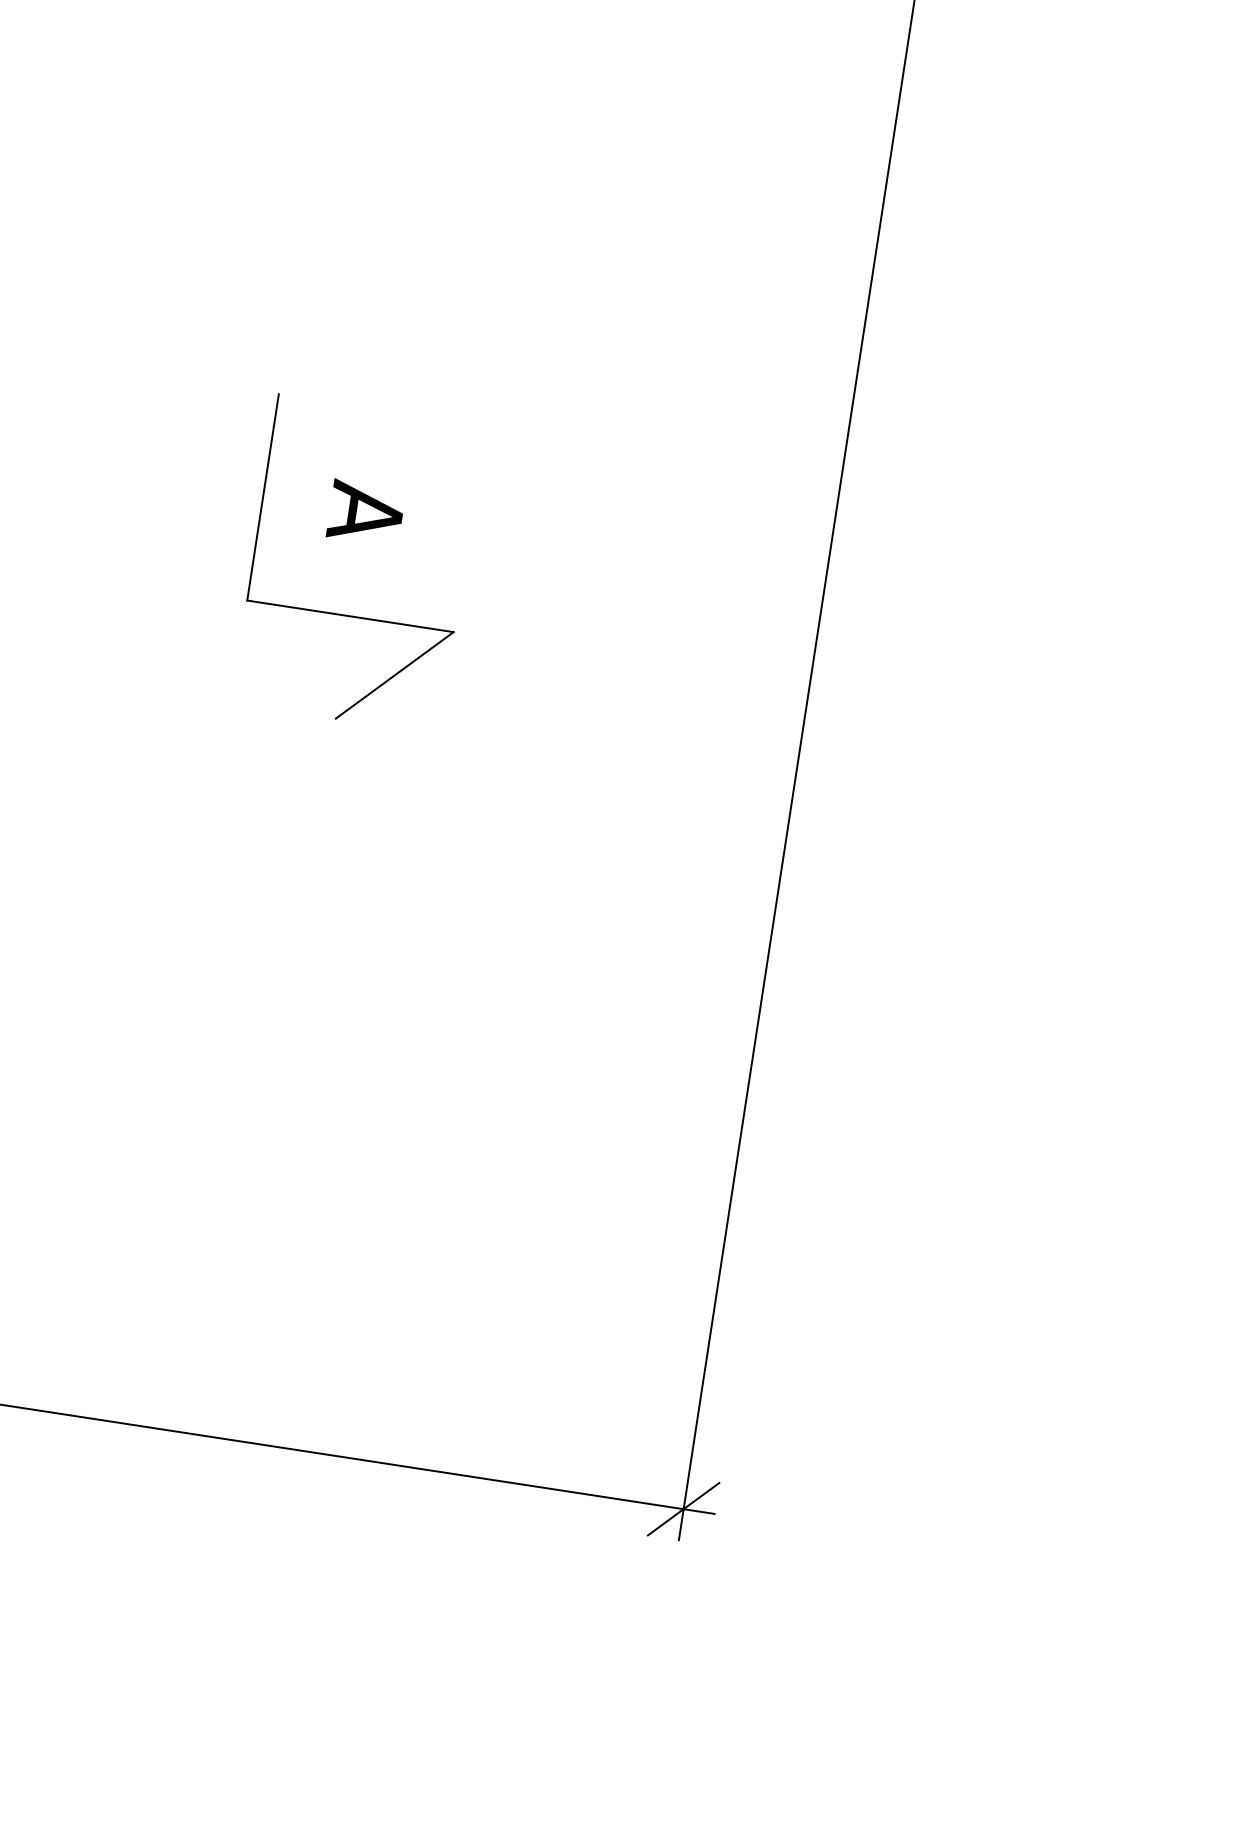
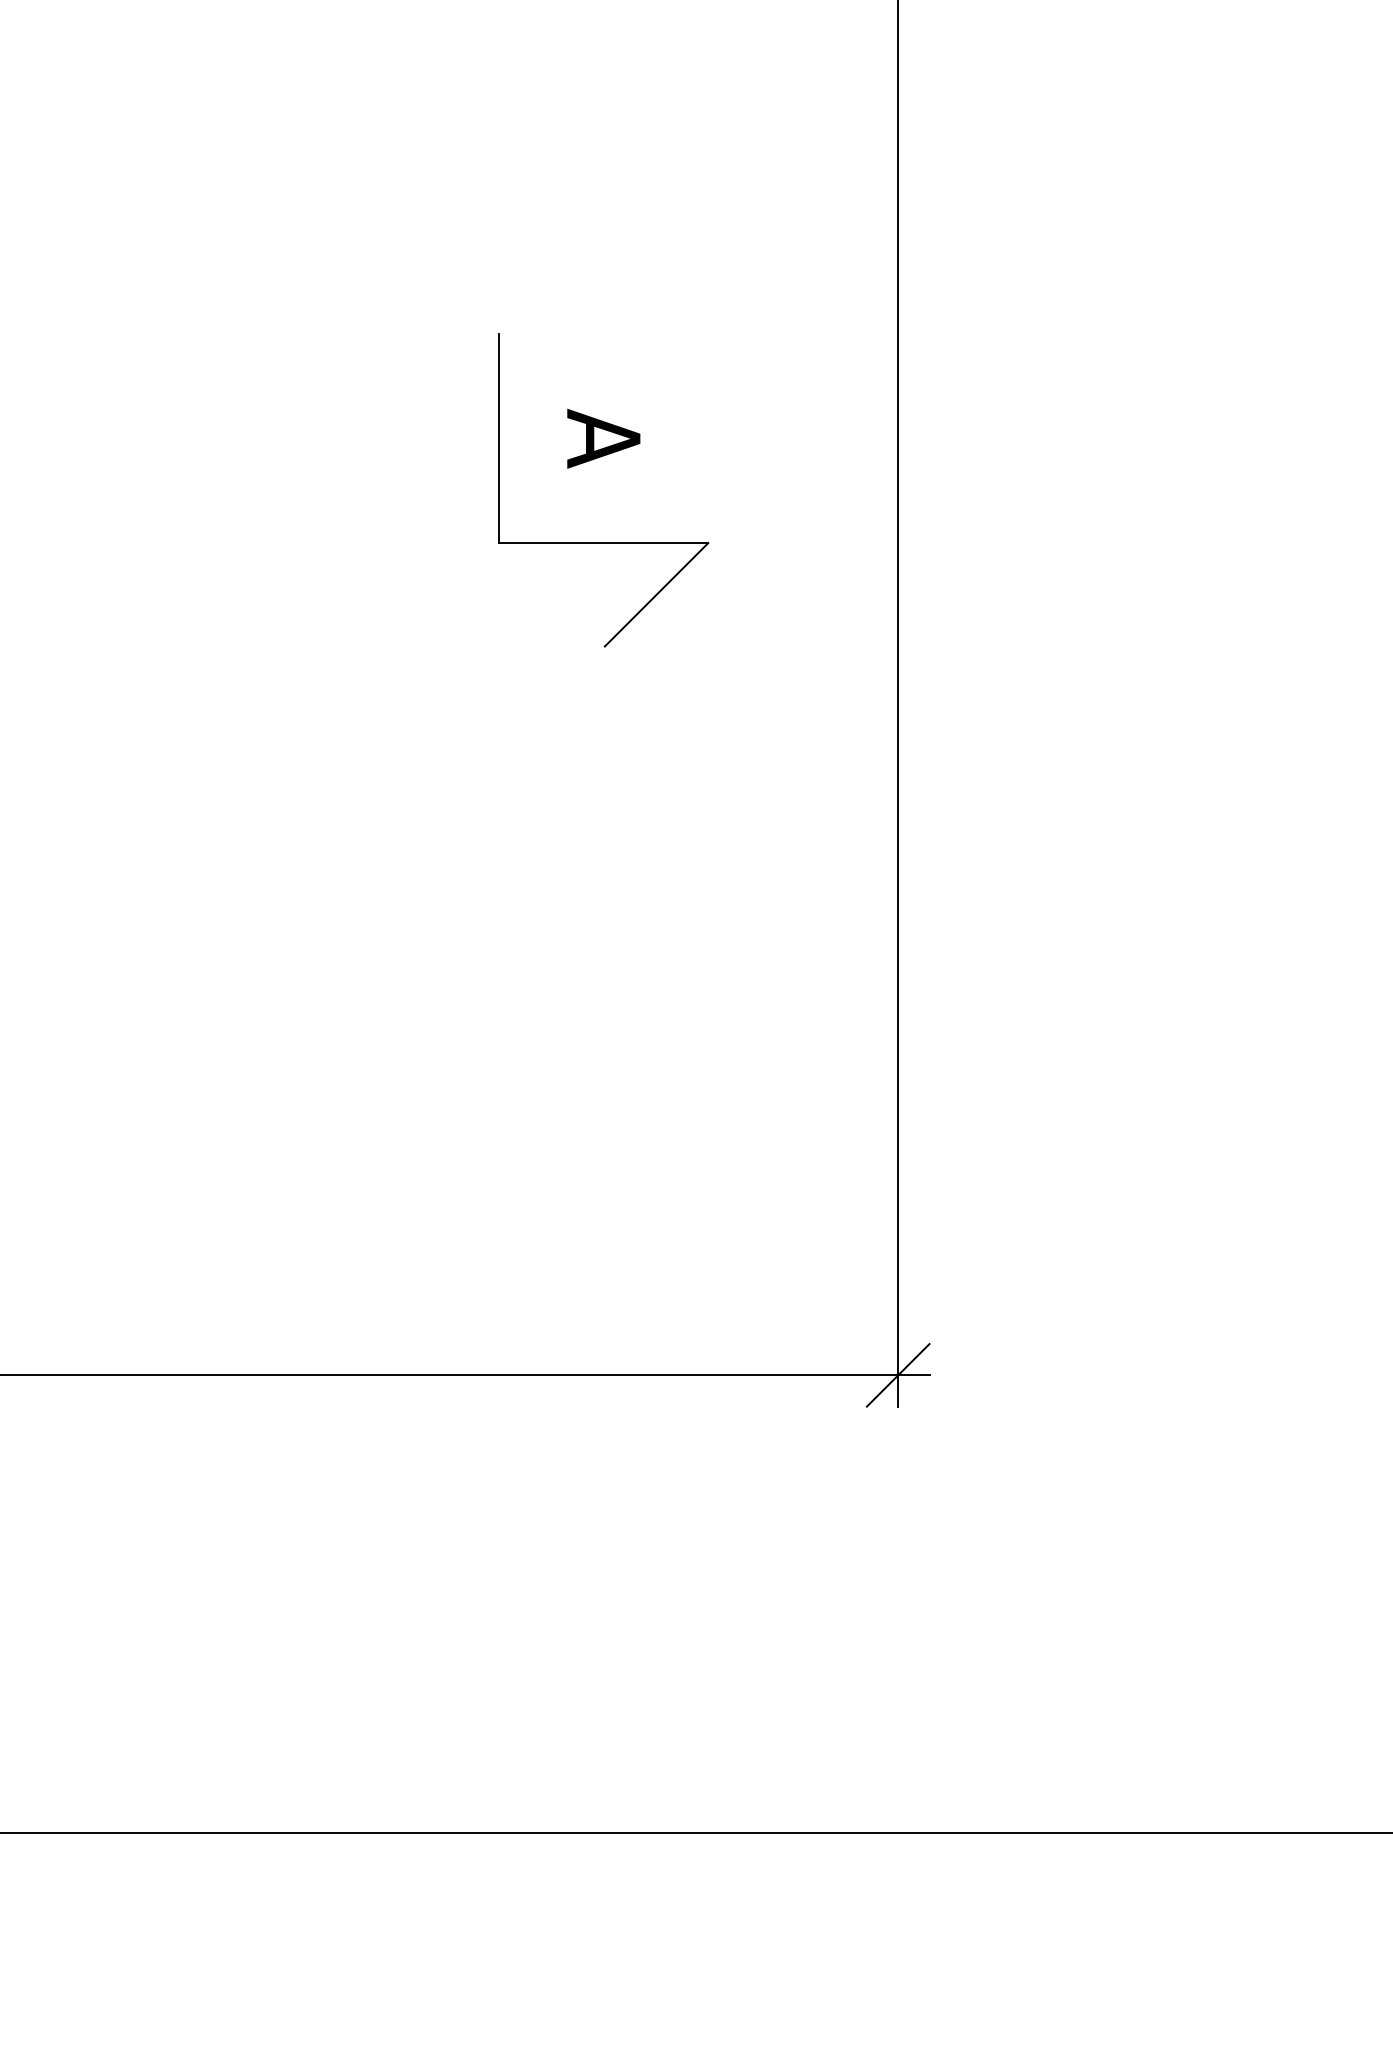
part: (350, 615) -> (603, 542), moved

